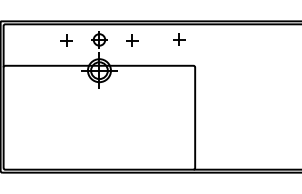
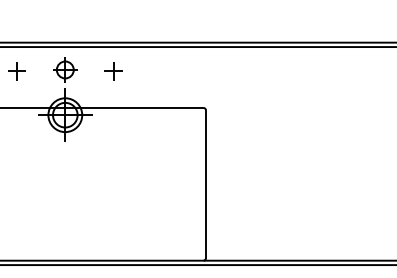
part: (179, 39) -> (182, 69), removed

